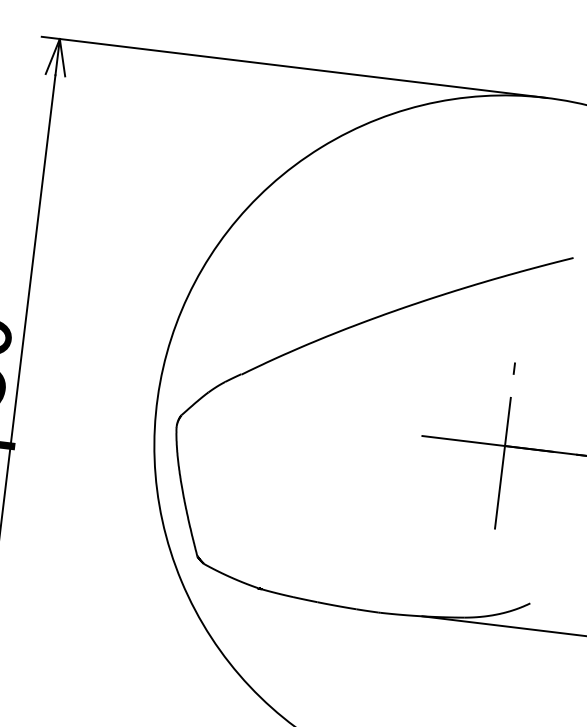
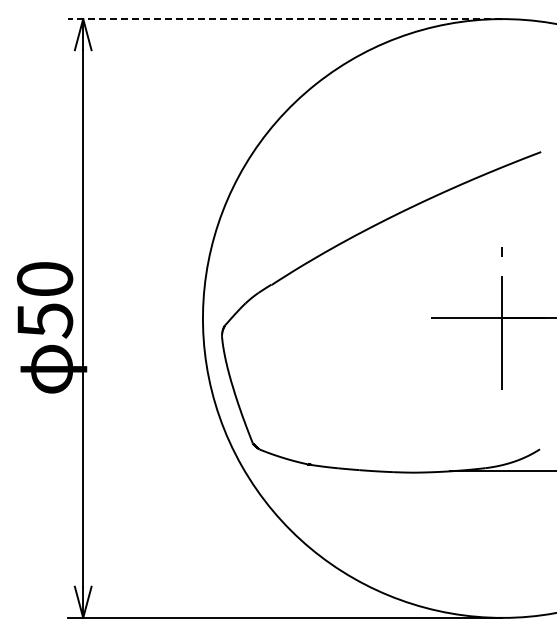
line: (293, 67) -> (284, 19), solid -> dashed

